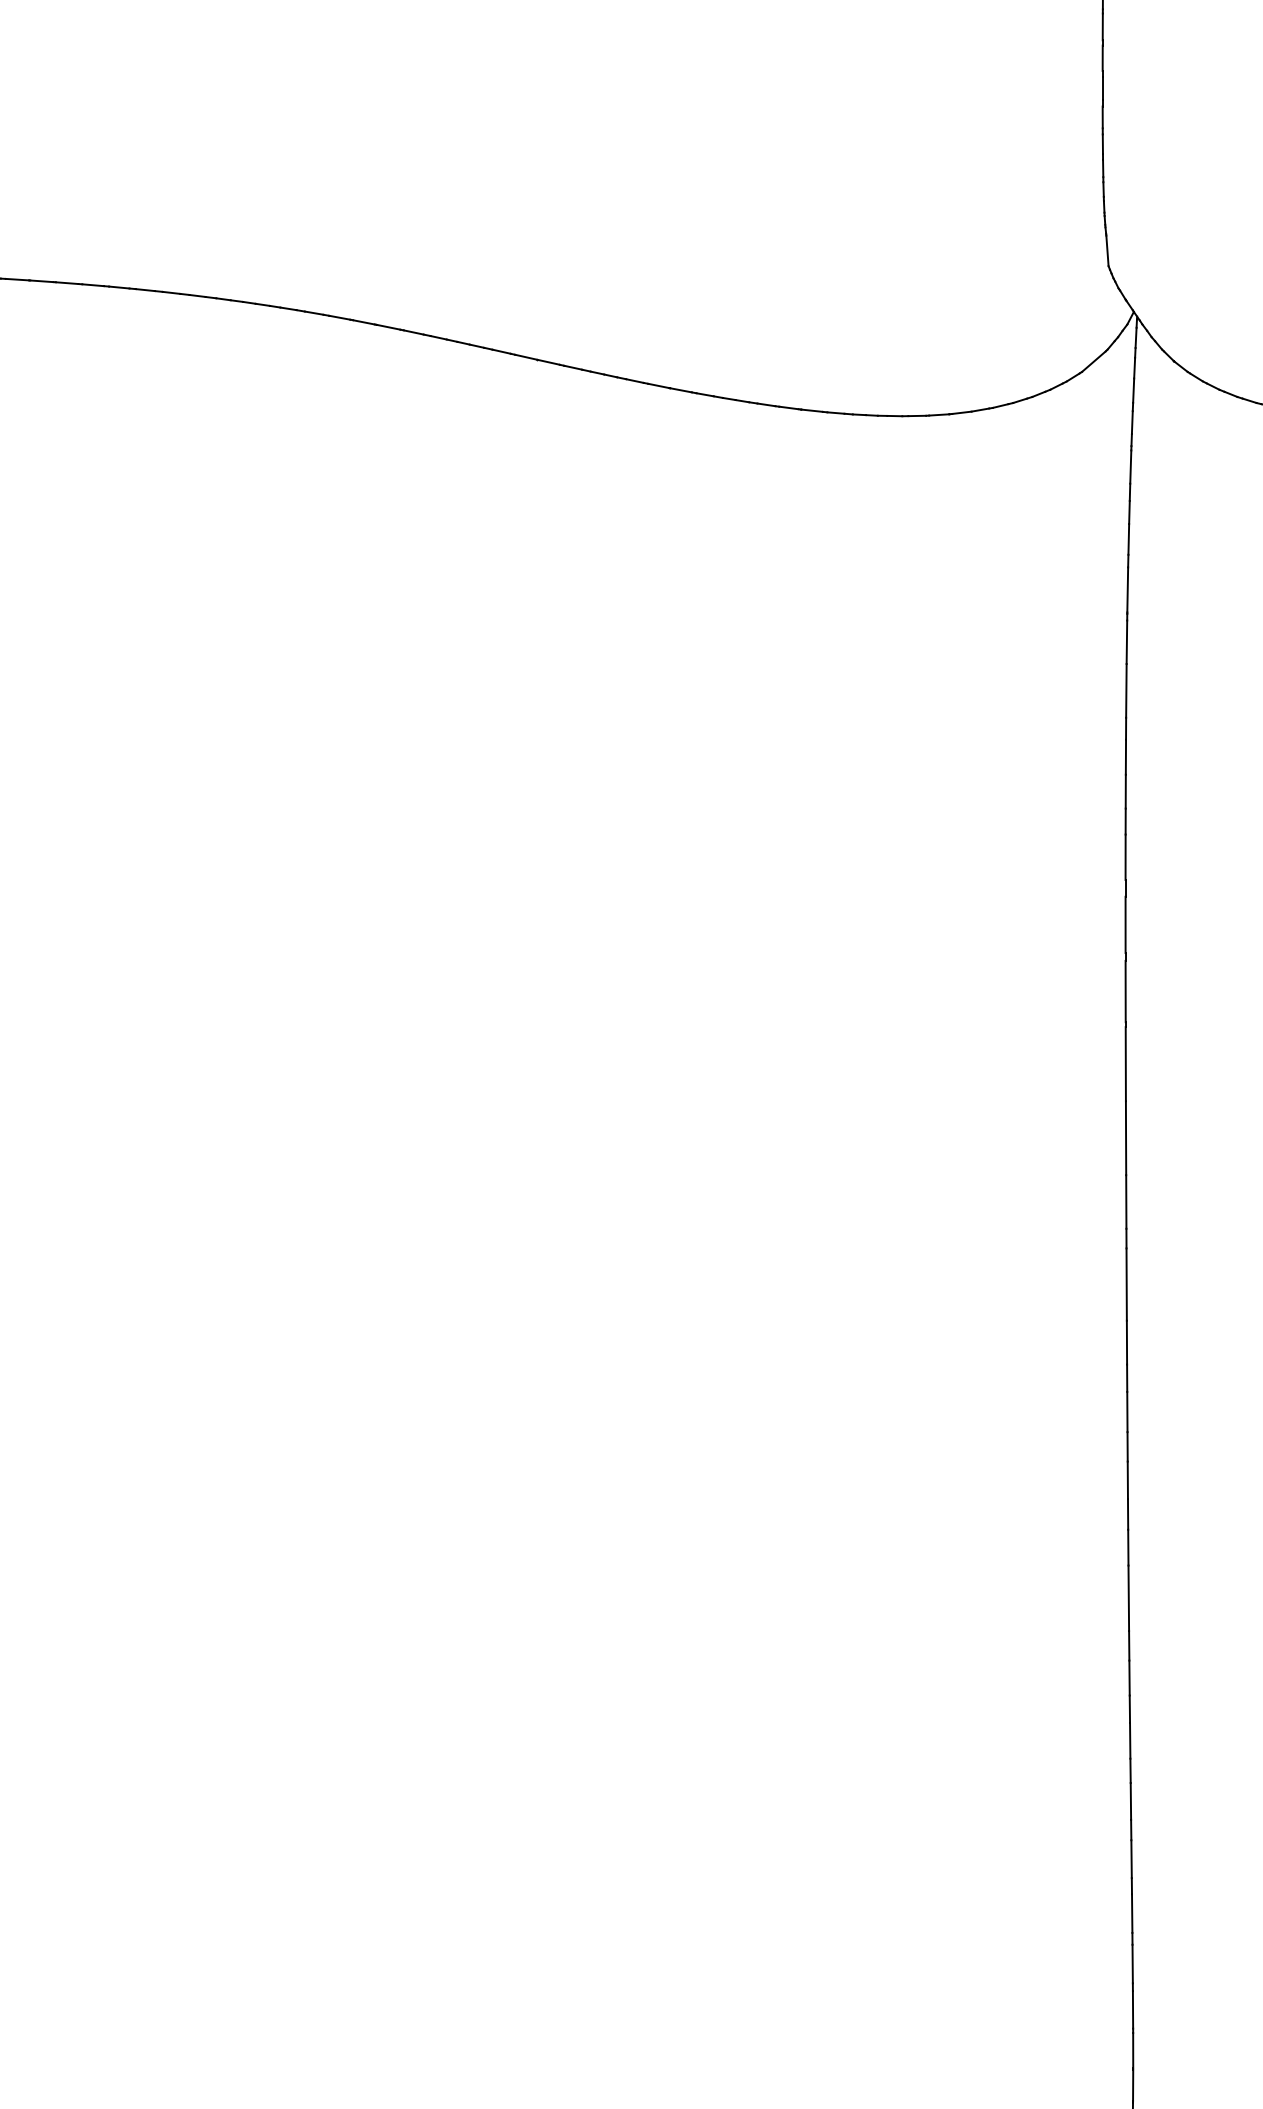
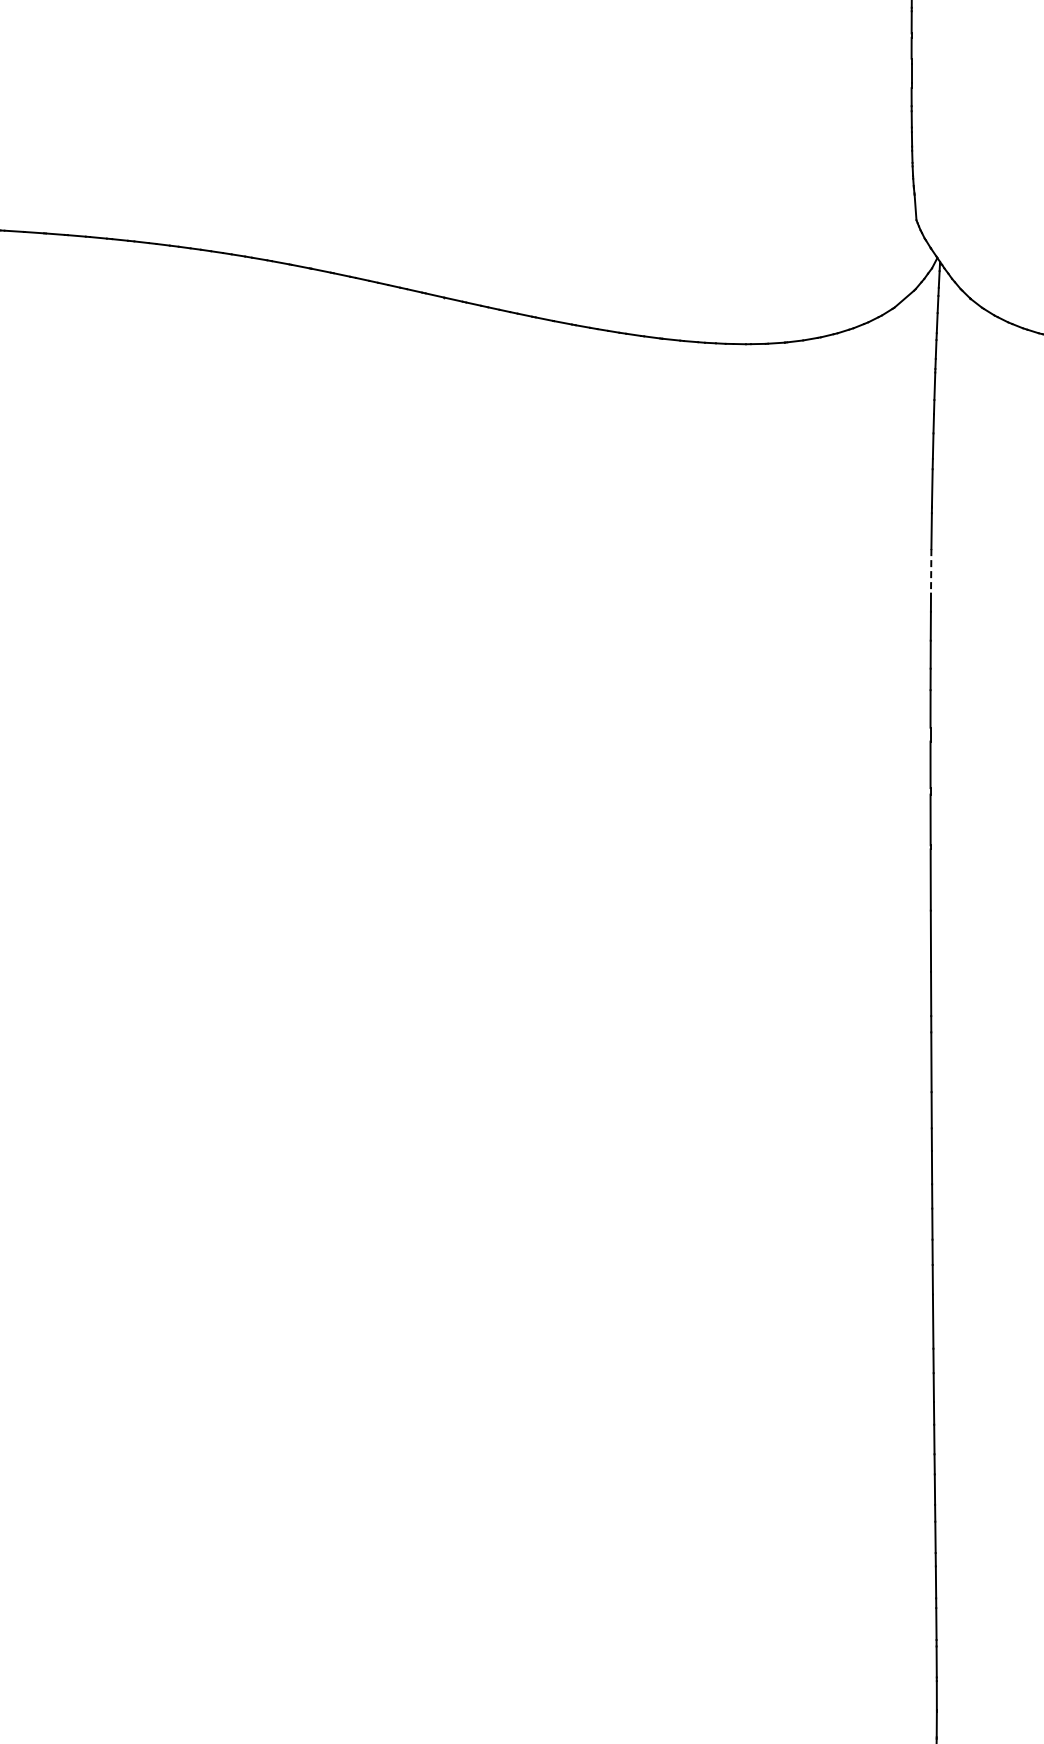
line: (1126, 691) -> (931, 571), solid -> dashed

